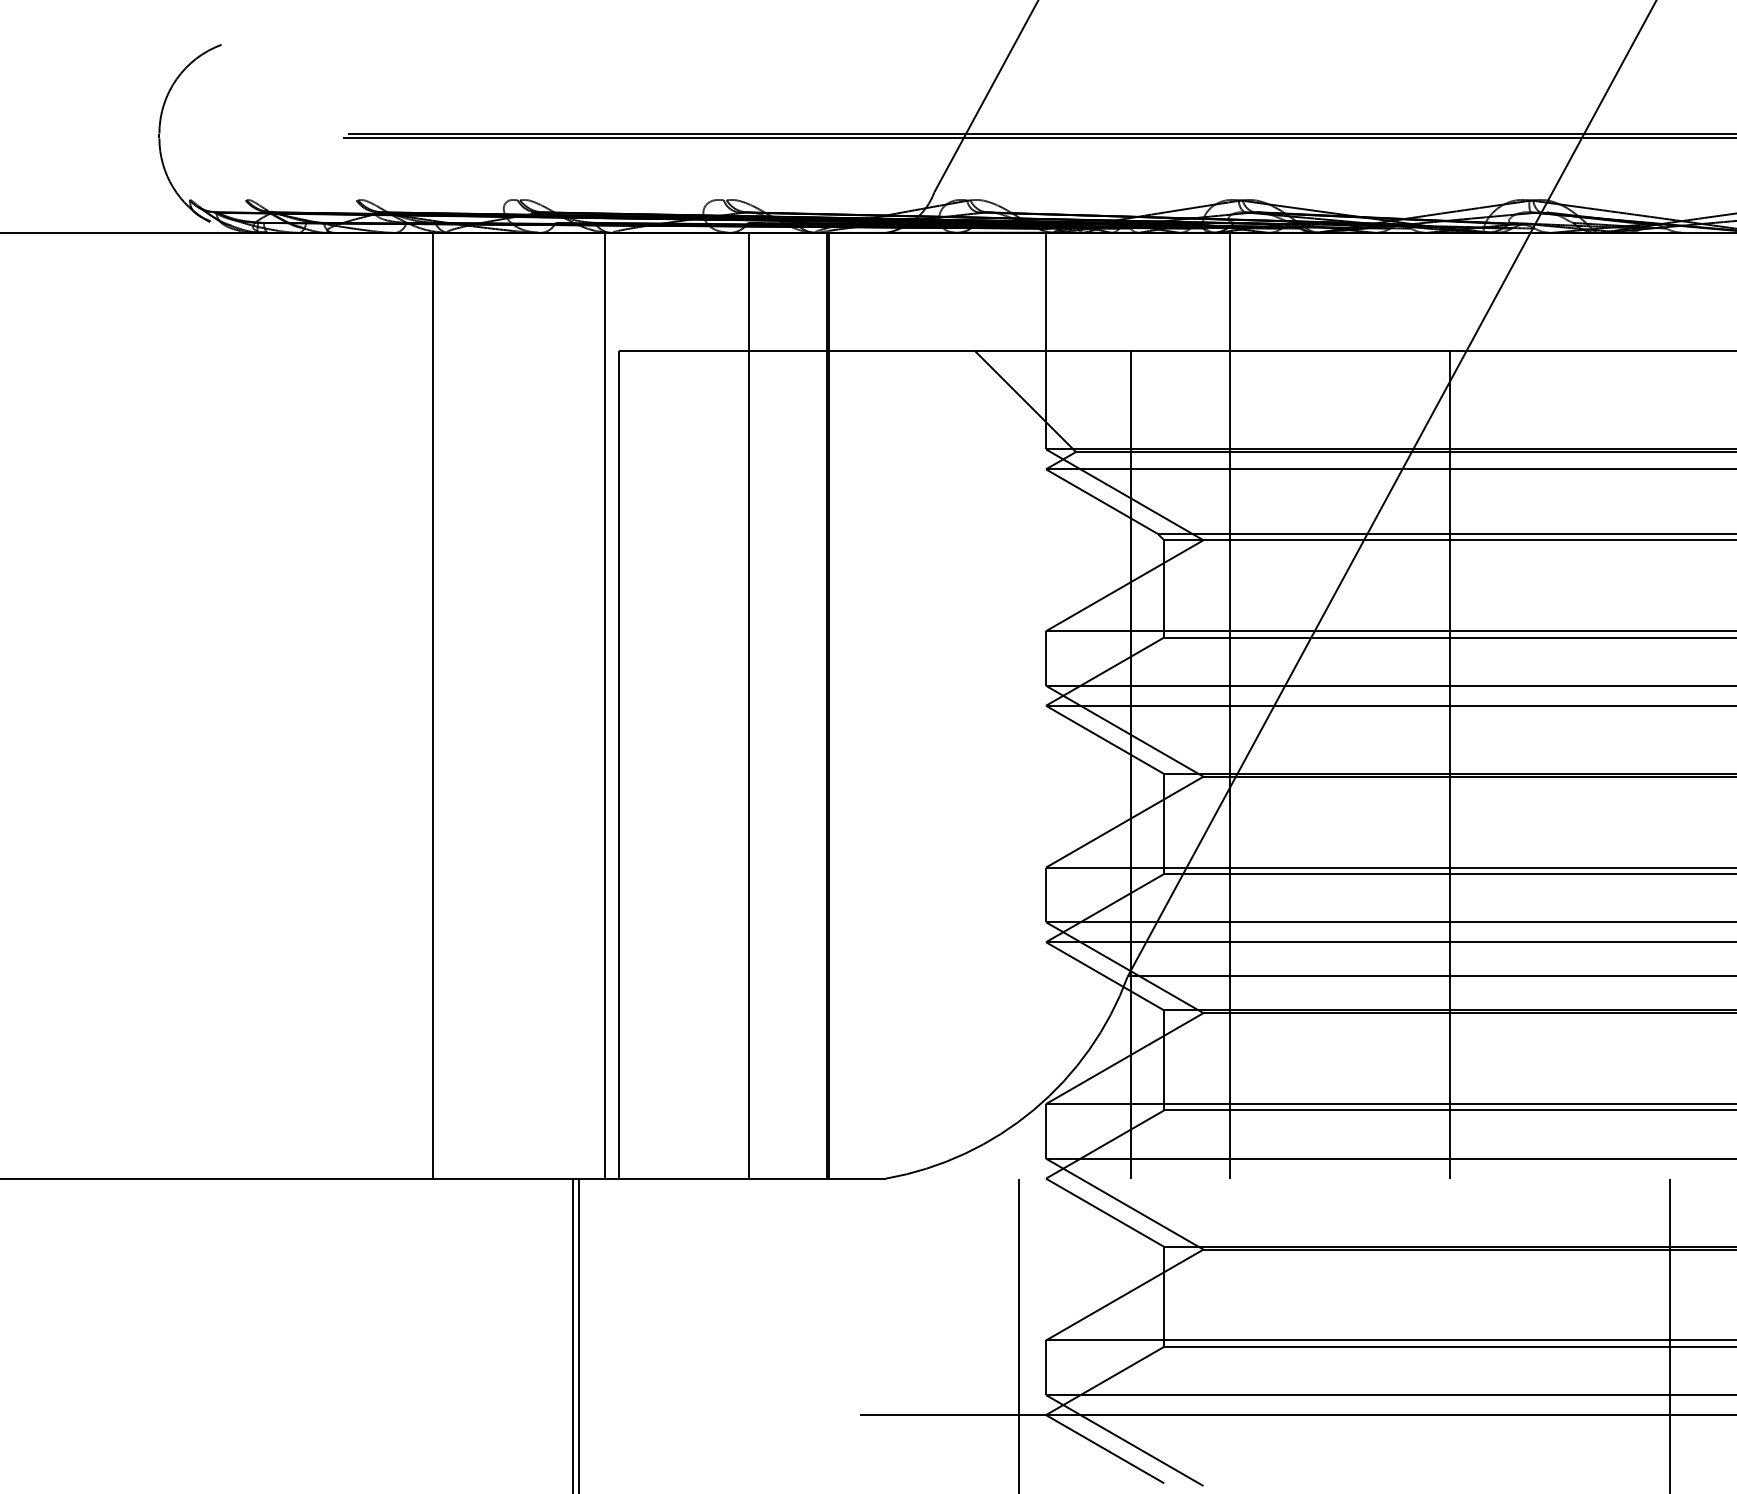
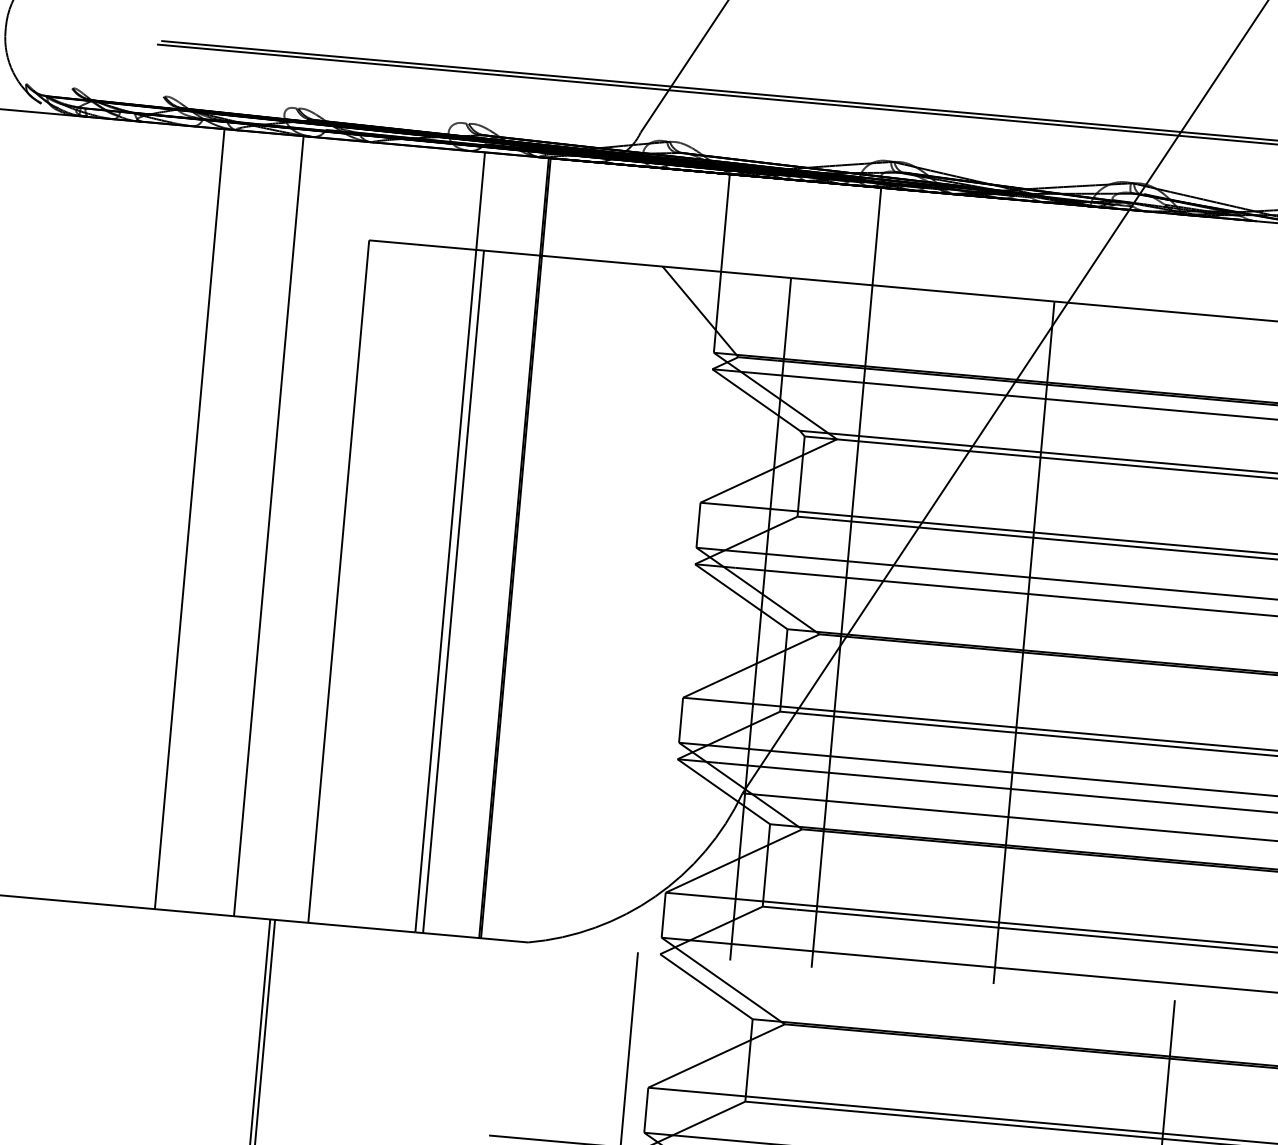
line: (605, 705) -> (269, 526), moved
line: (758, 764) -> (453, 591), added

